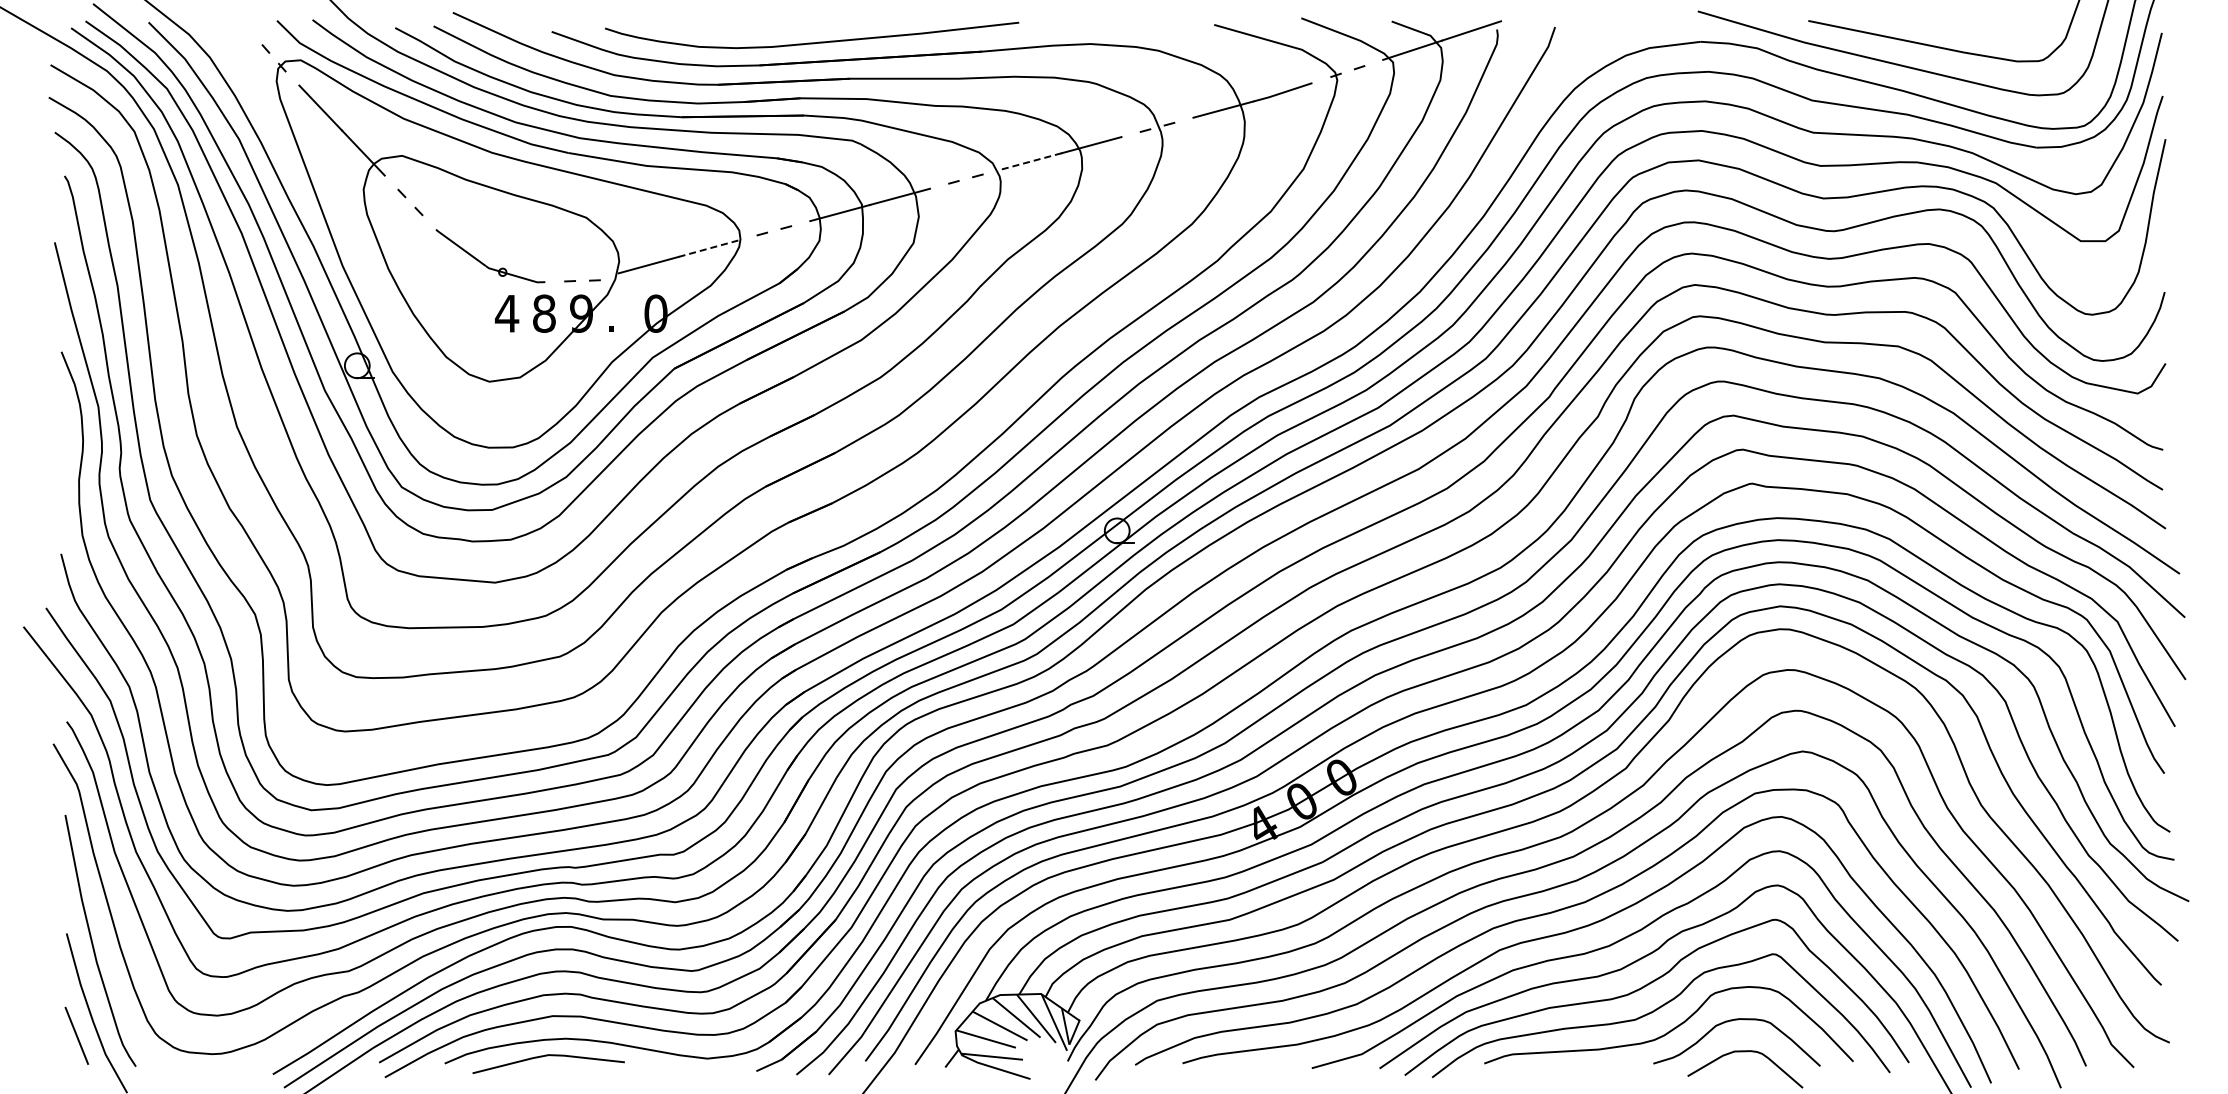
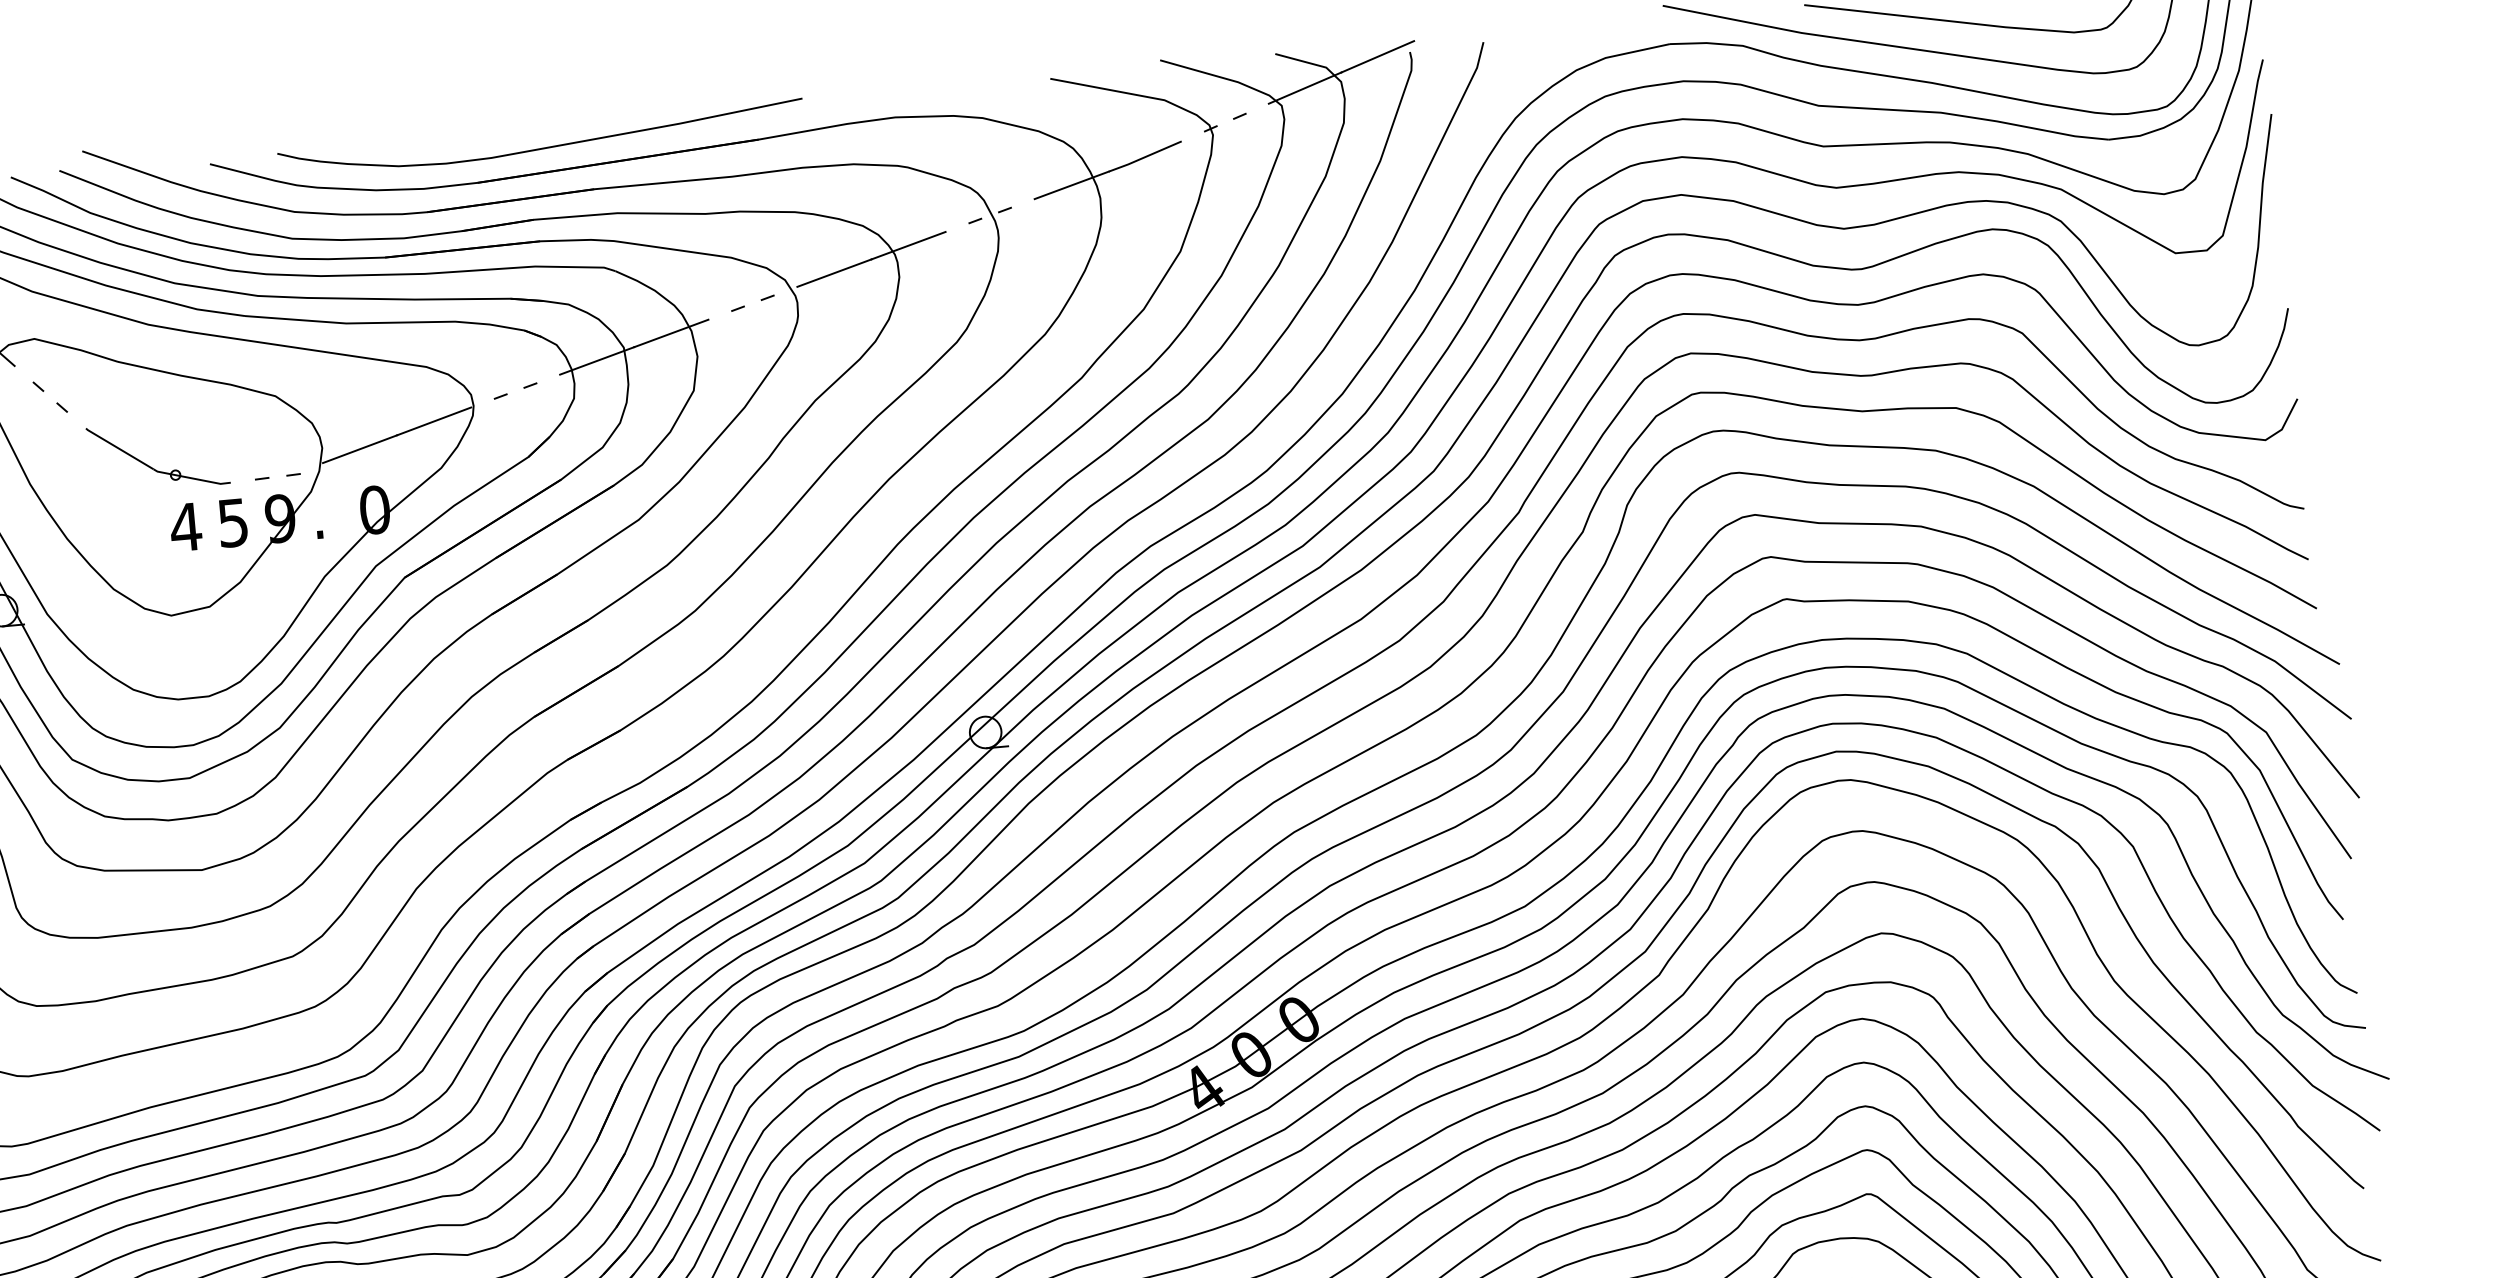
line: (1031, 161) -> (834, 273), dashed -> solid
line: (708, 248) -> (434, 421), dashed -> solid
text: (544, 313) -> (233, 522), 8 -> 5

